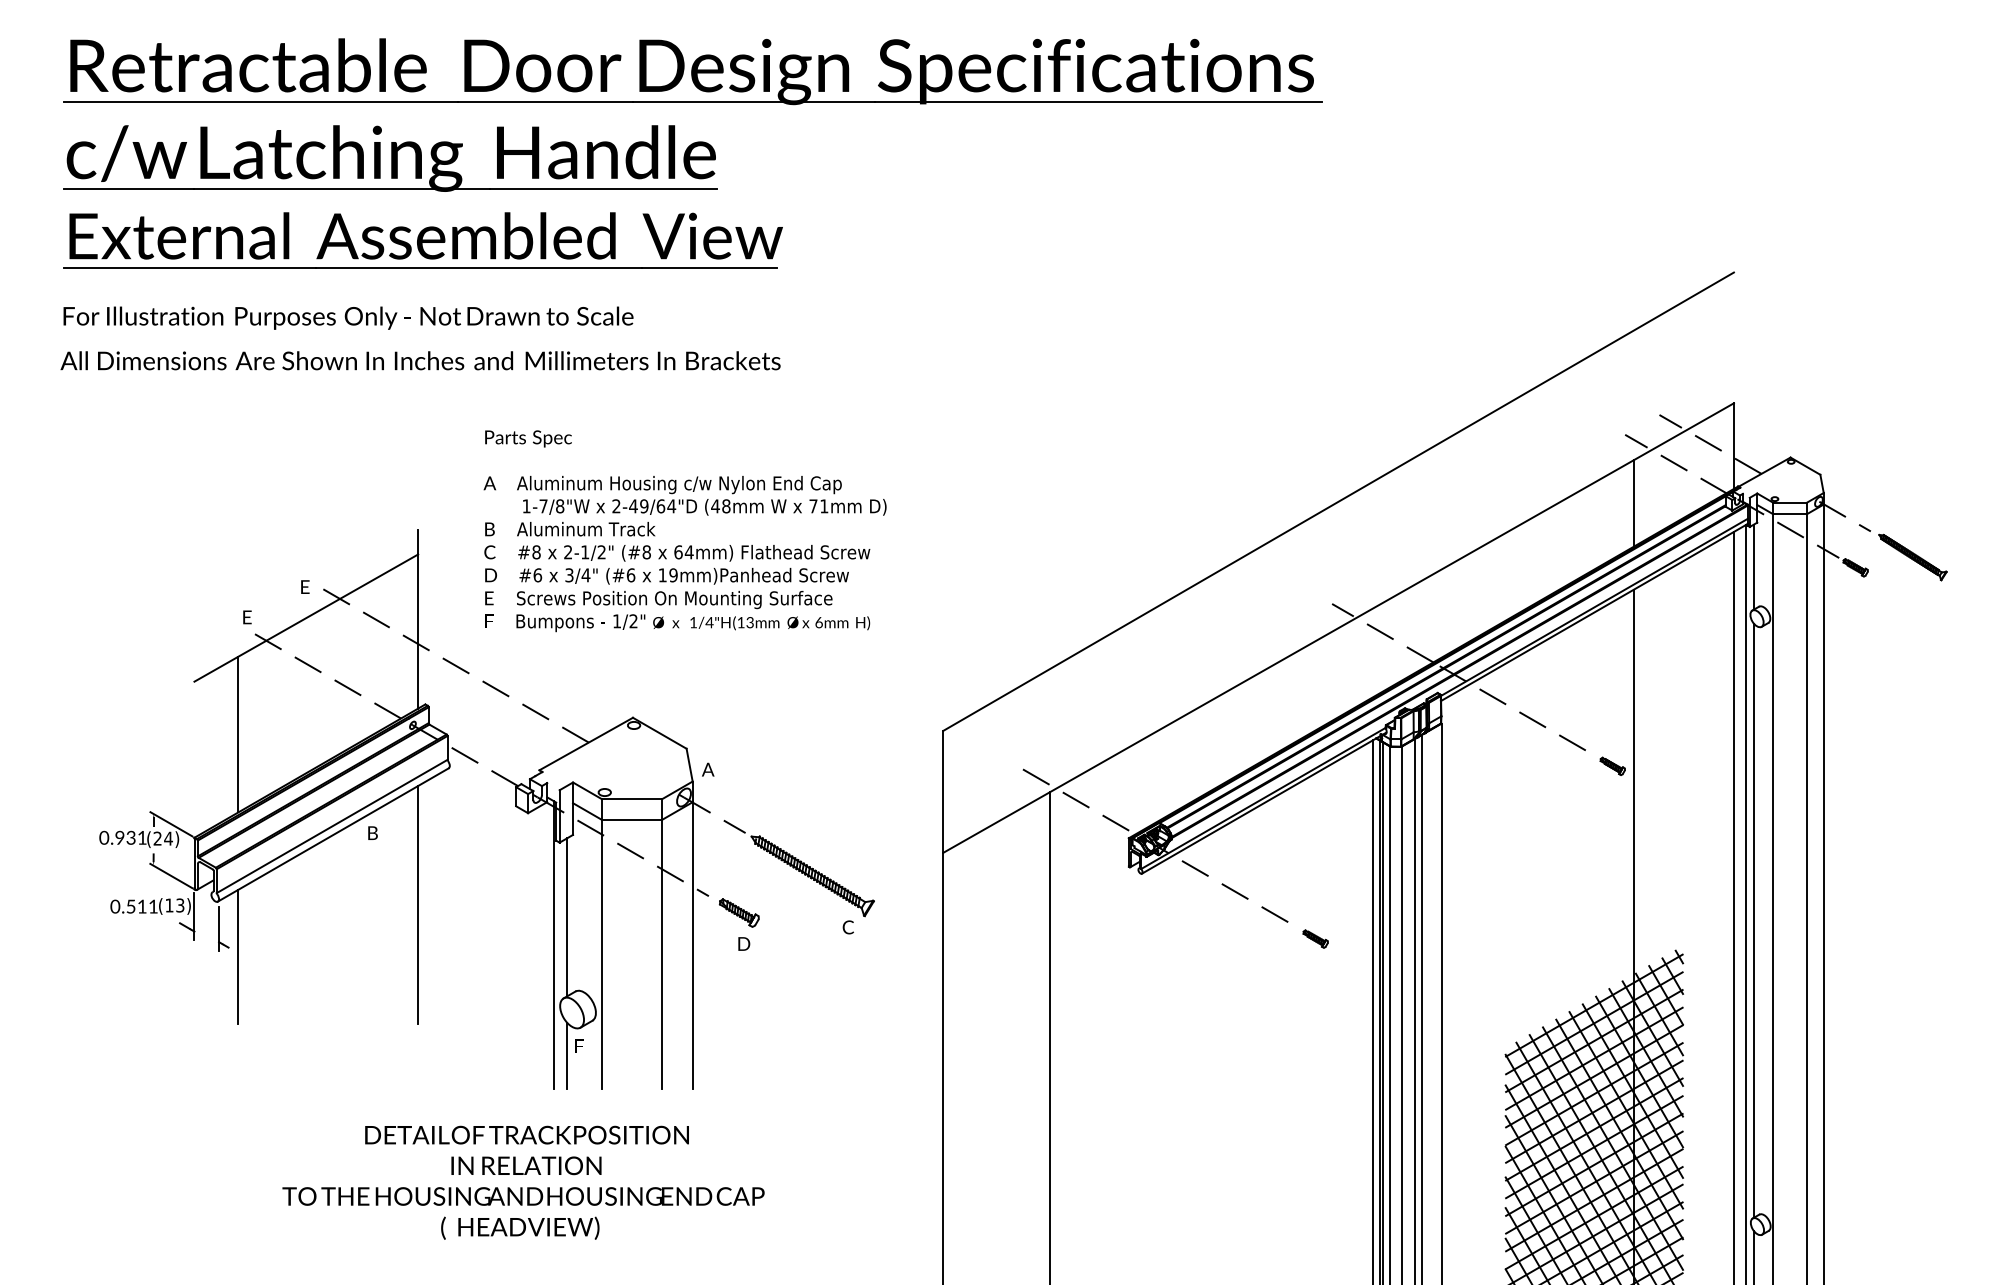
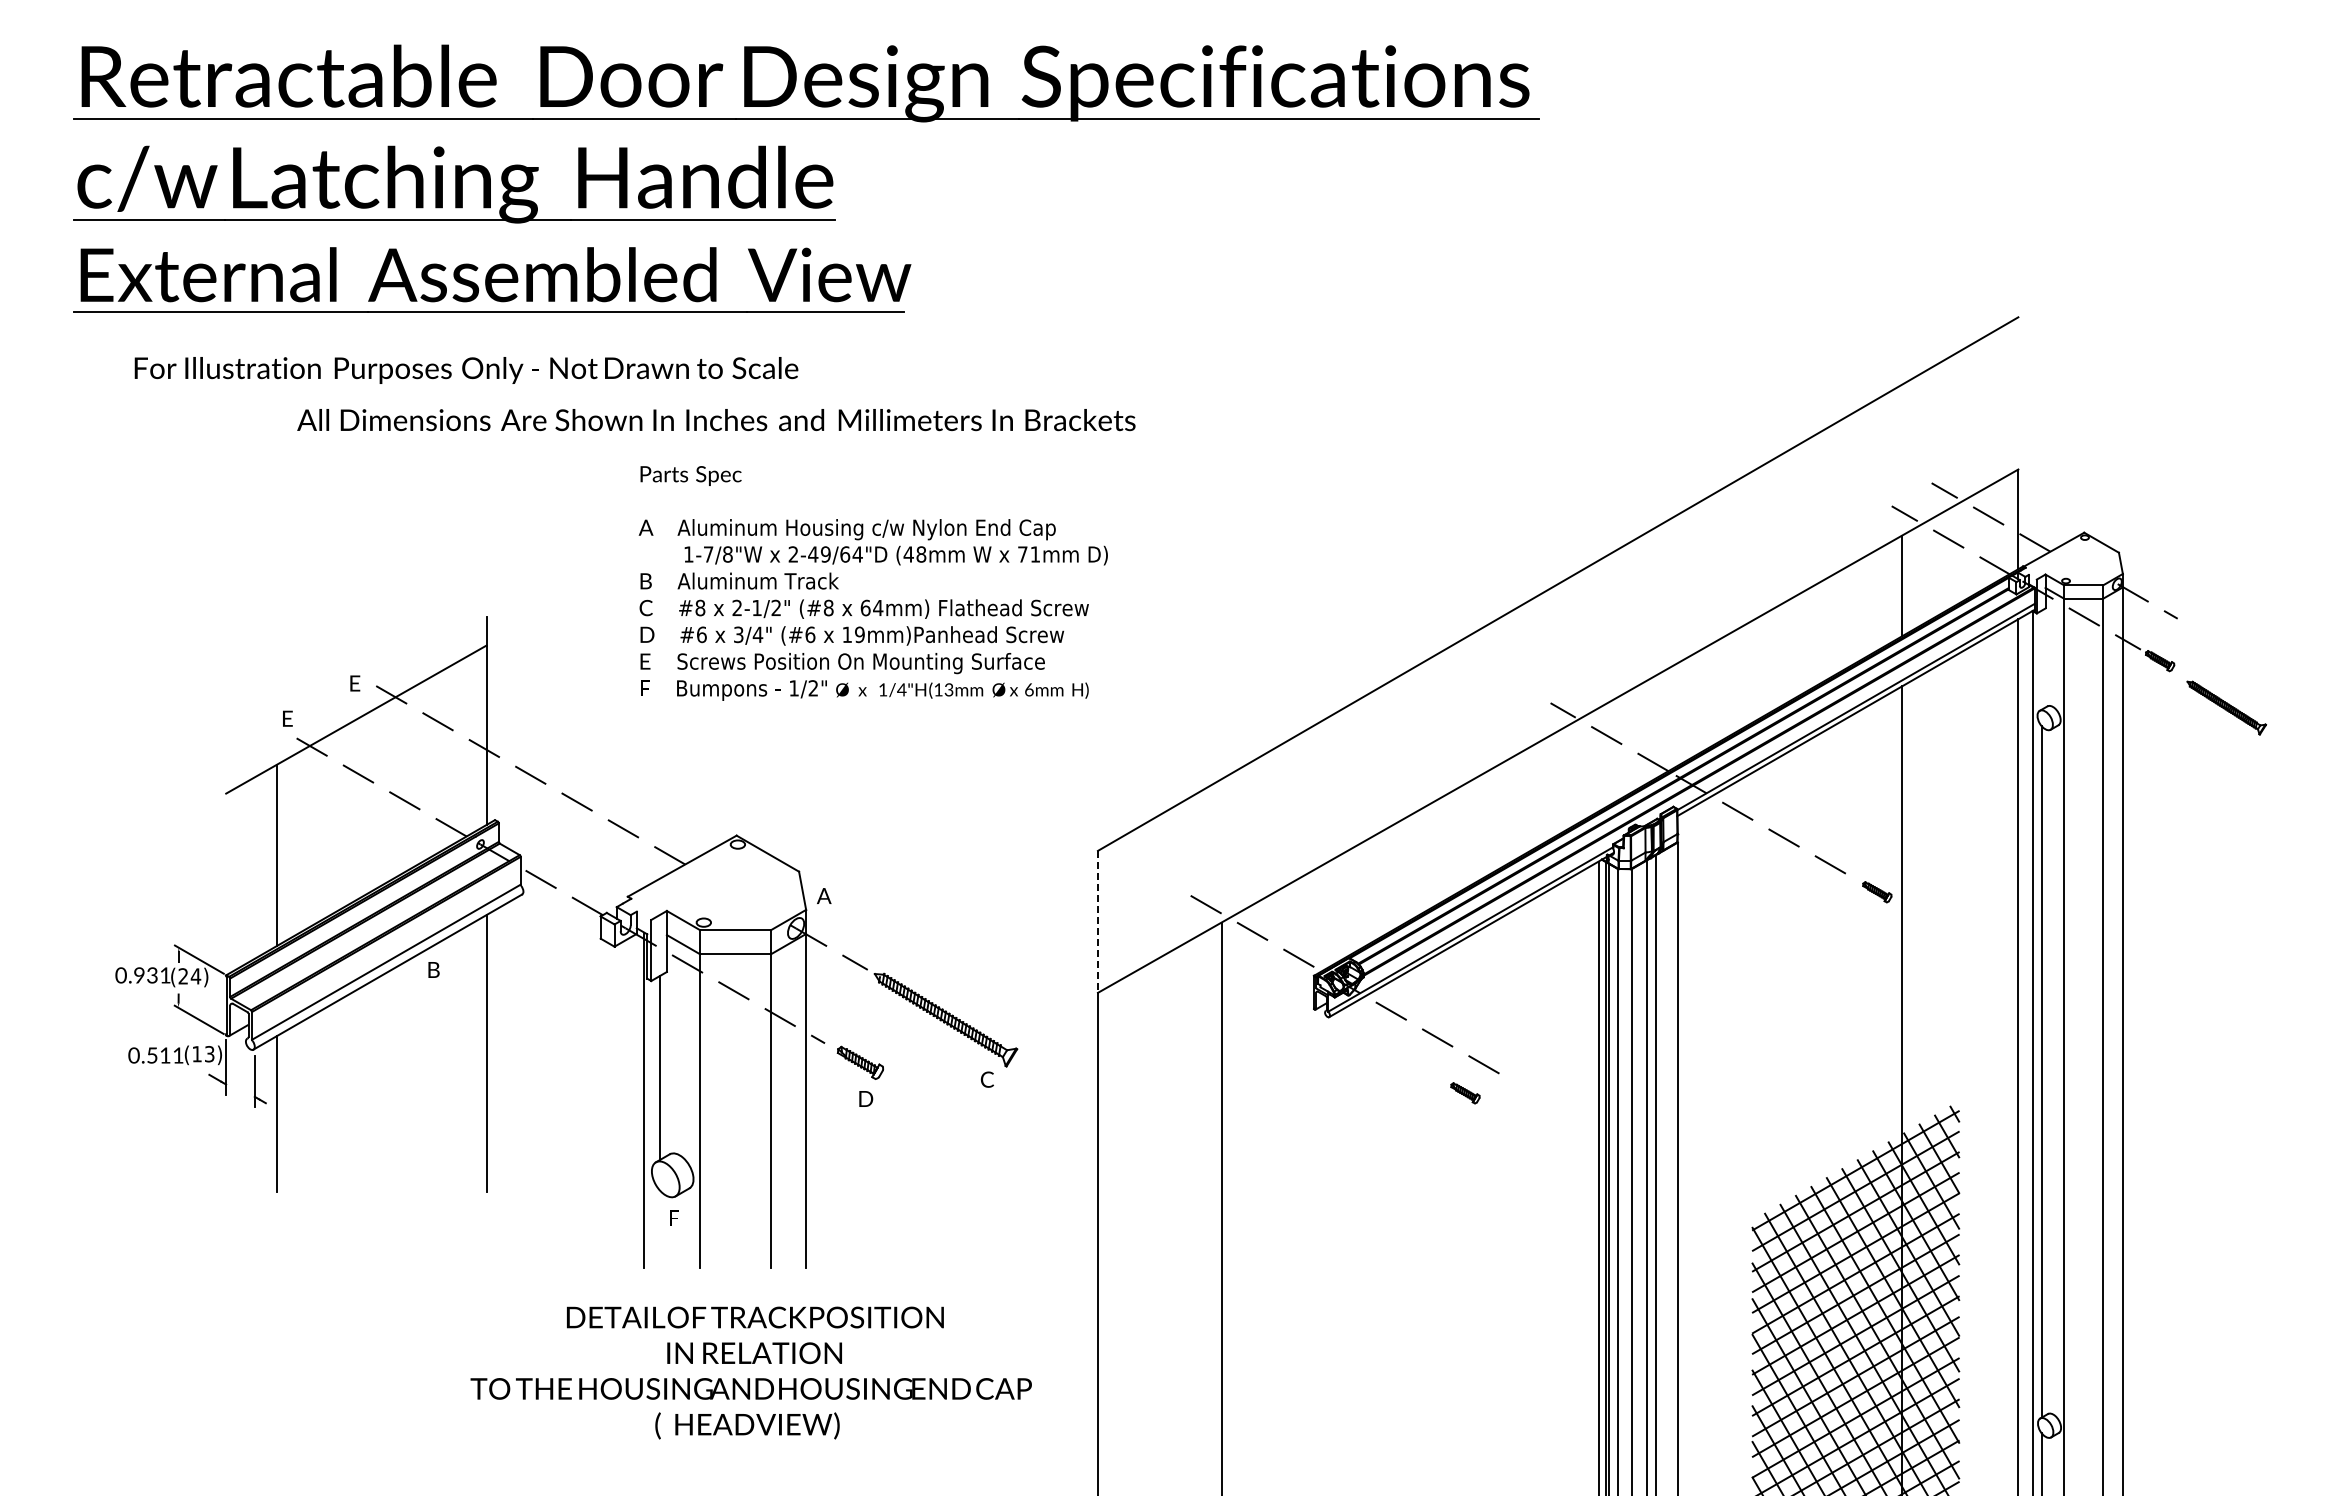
text: (348, 318) -> (466, 370), moved
text: (420, 361) -> (716, 420), moved
text: (684, 531) -> (872, 583), moved
part: (1912, 557) -> (2226, 707), moved
line: (1753, 567) -> (2041, 660), removed
line: (942, 791) -> (1097, 921), solid -> dashed
part: (1315, 939) -> (1465, 1093), moved
line: (566, 1055) -> (659, 1228), removed
text: (522, 1182) -> (750, 1372), moved

